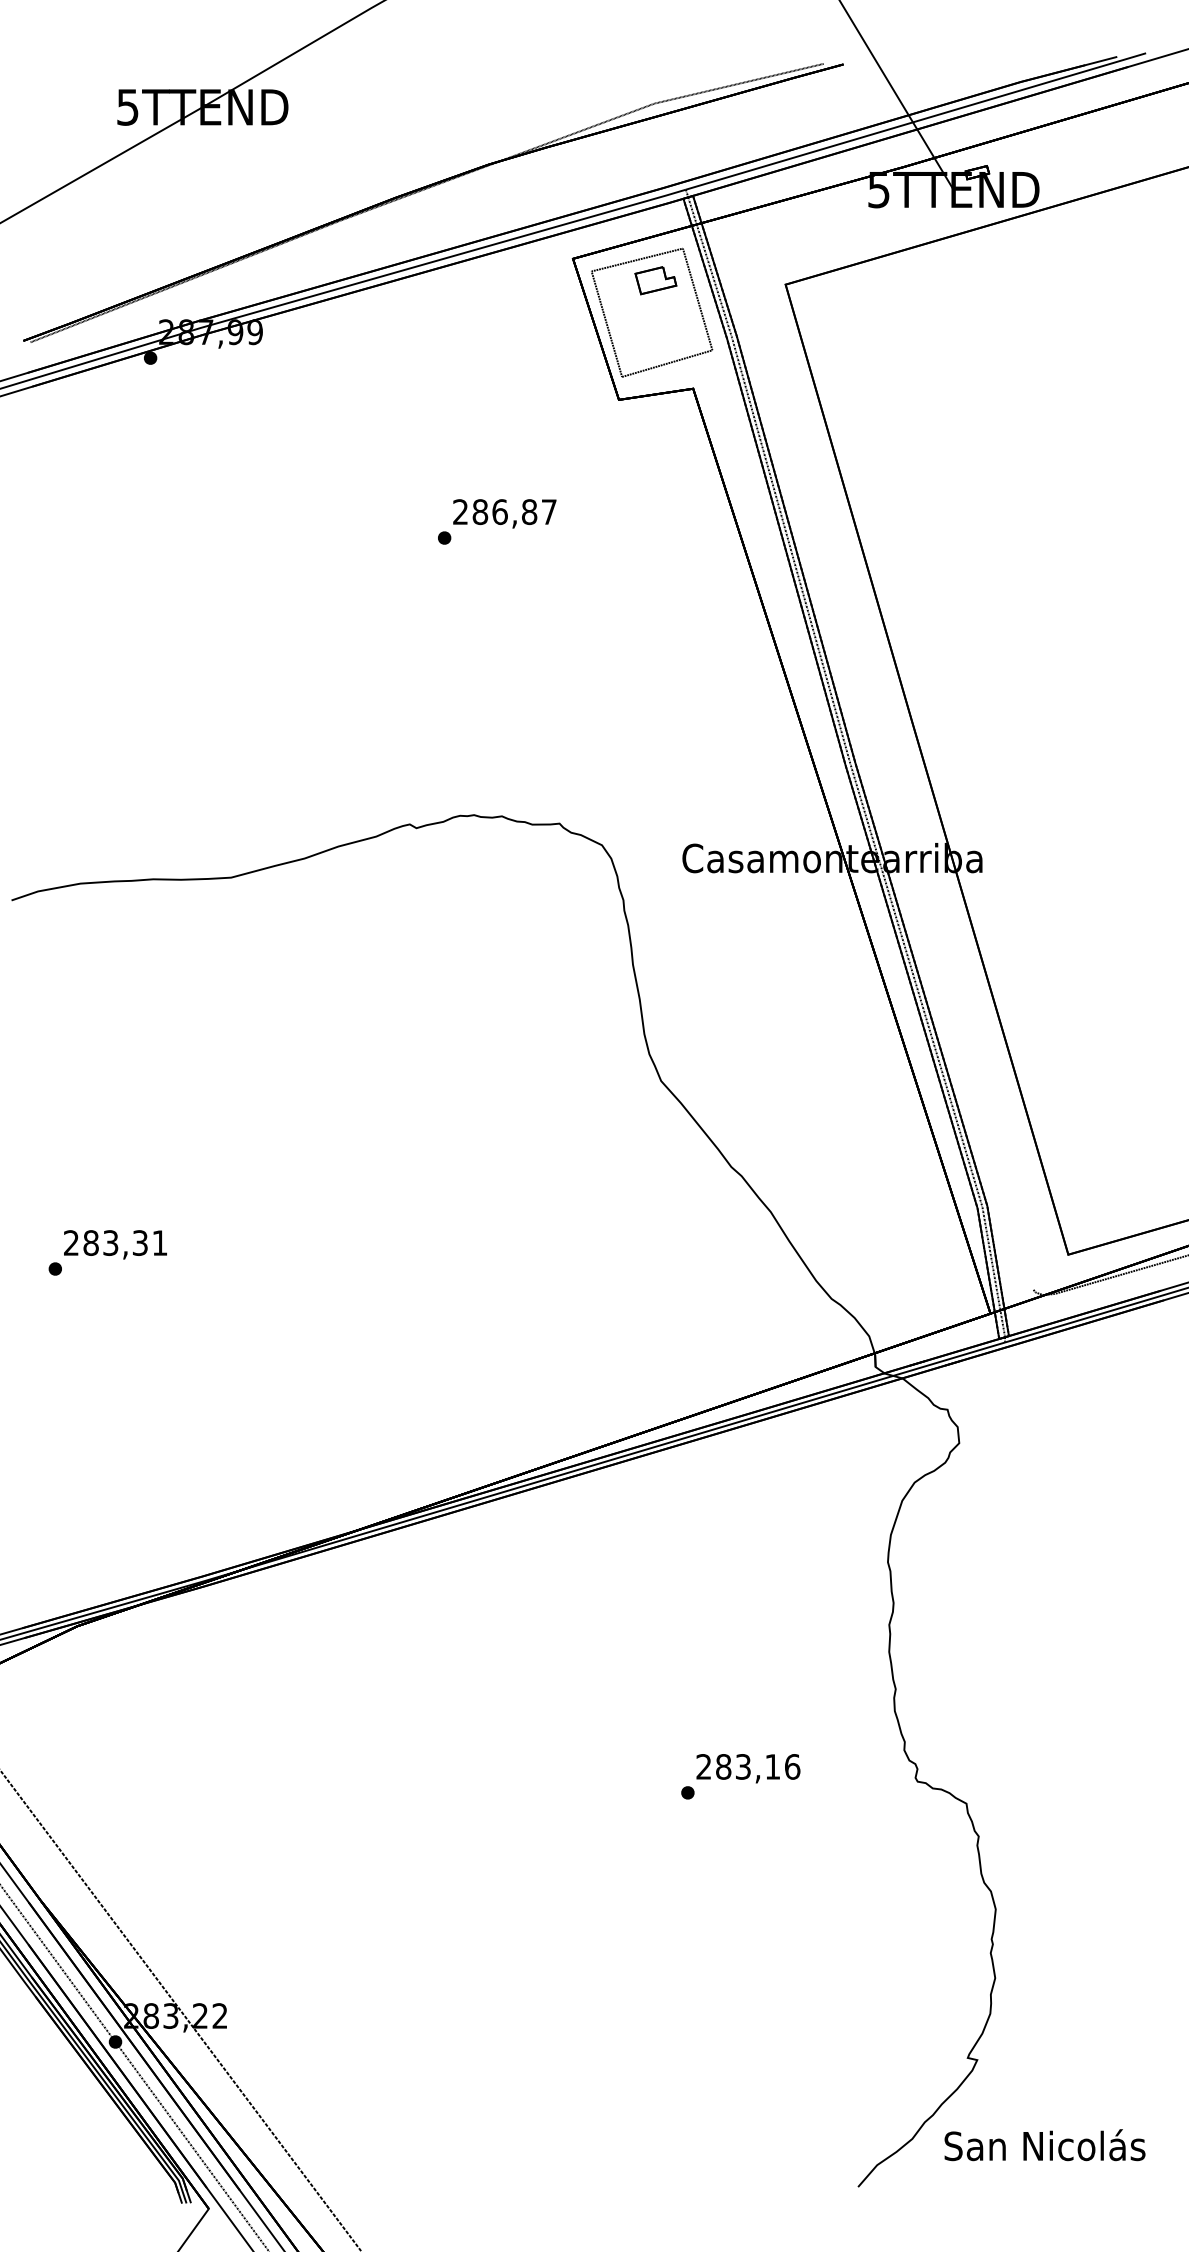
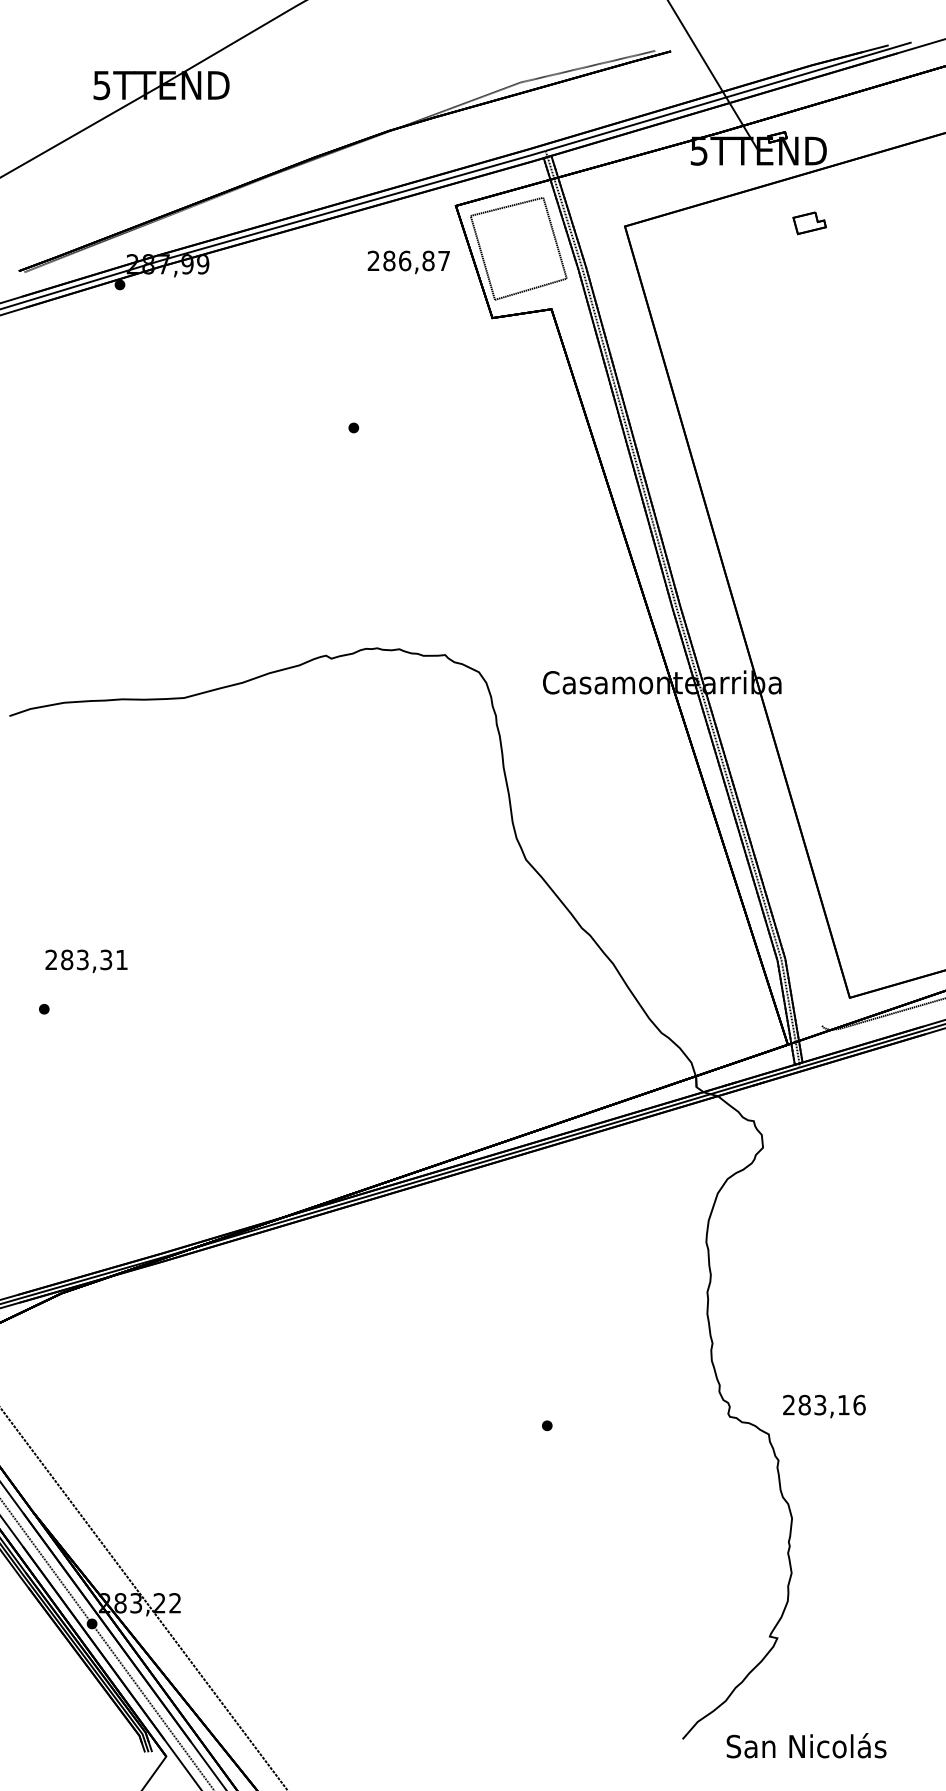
part: (655, 280) -> (809, 223), moved
text: (504, 513) -> (408, 262), moved
text: (115, 1244) -> (86, 961), moved
text: (748, 1768) -> (824, 1406), moved
text: (1044, 2145) -> (806, 1745), moved

